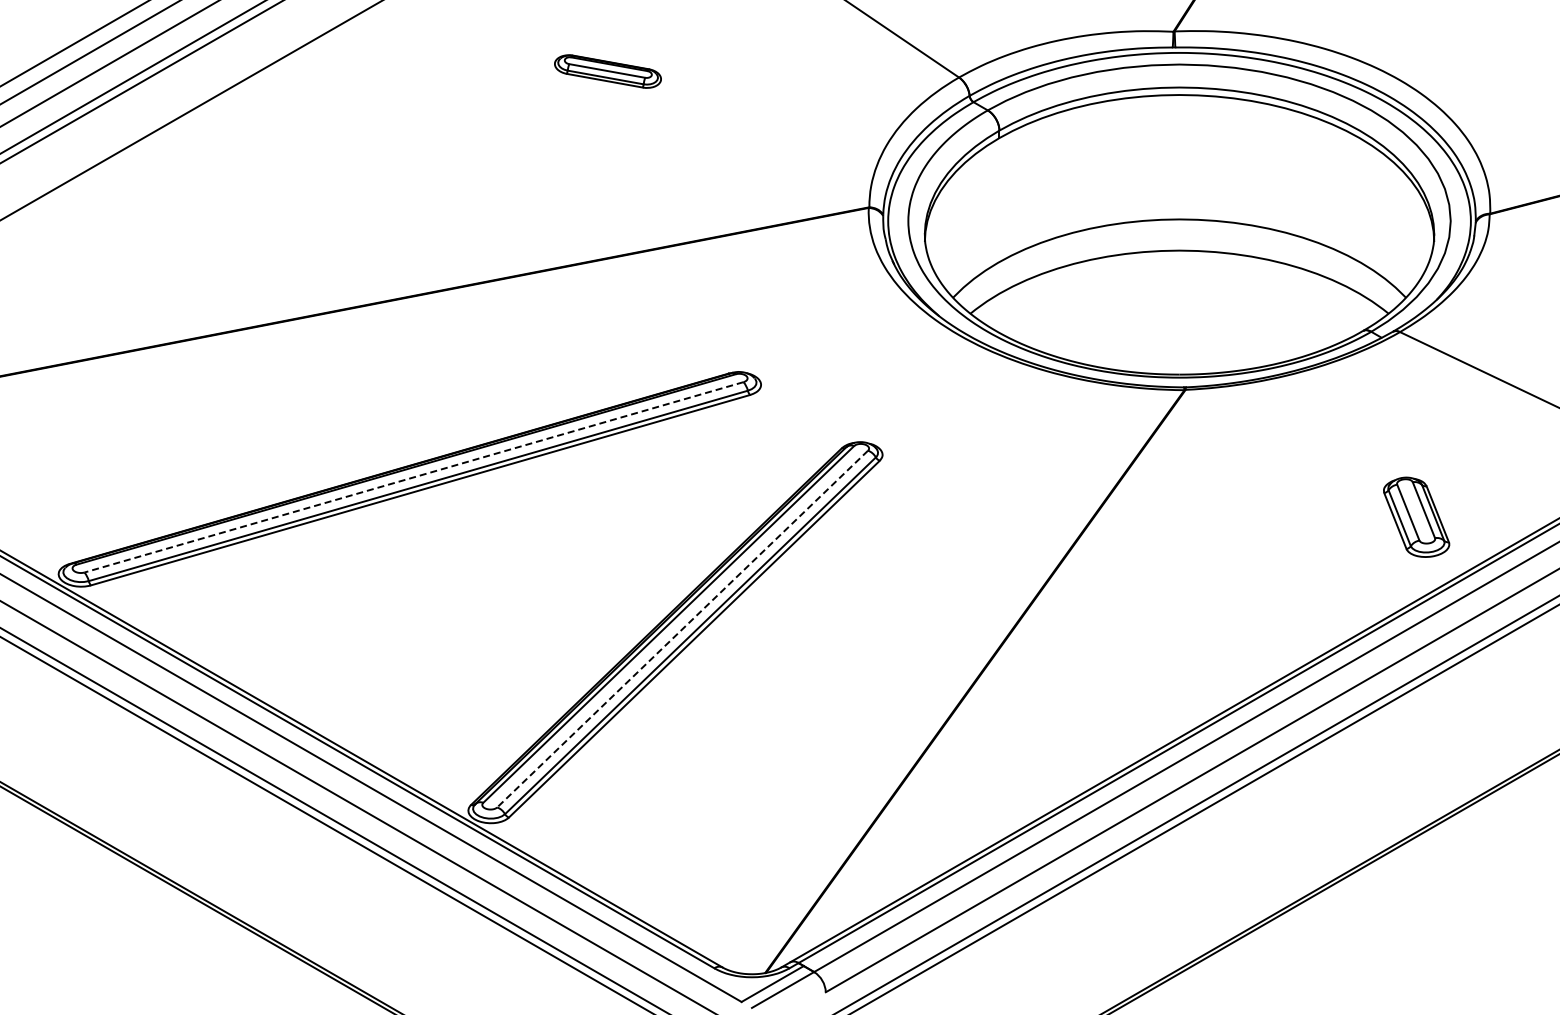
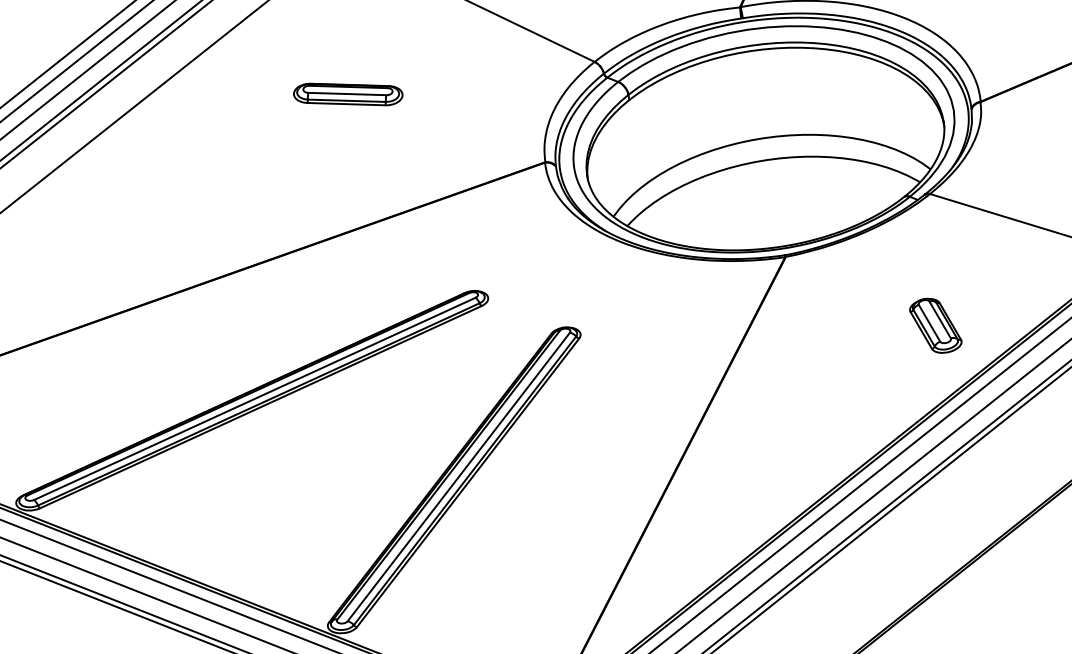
part: (607, 71) -> (347, 94), size x1.43
line: (413, 477) -> (254, 399), dashed -> solid
part: (1416, 516) -> (935, 325), moved
line: (682, 629) -> (458, 477), dashed -> solid

